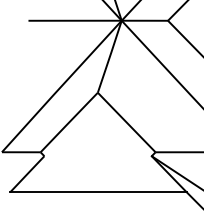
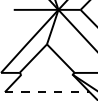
line: (98, 193) -> (47, 92), solid -> dashed

